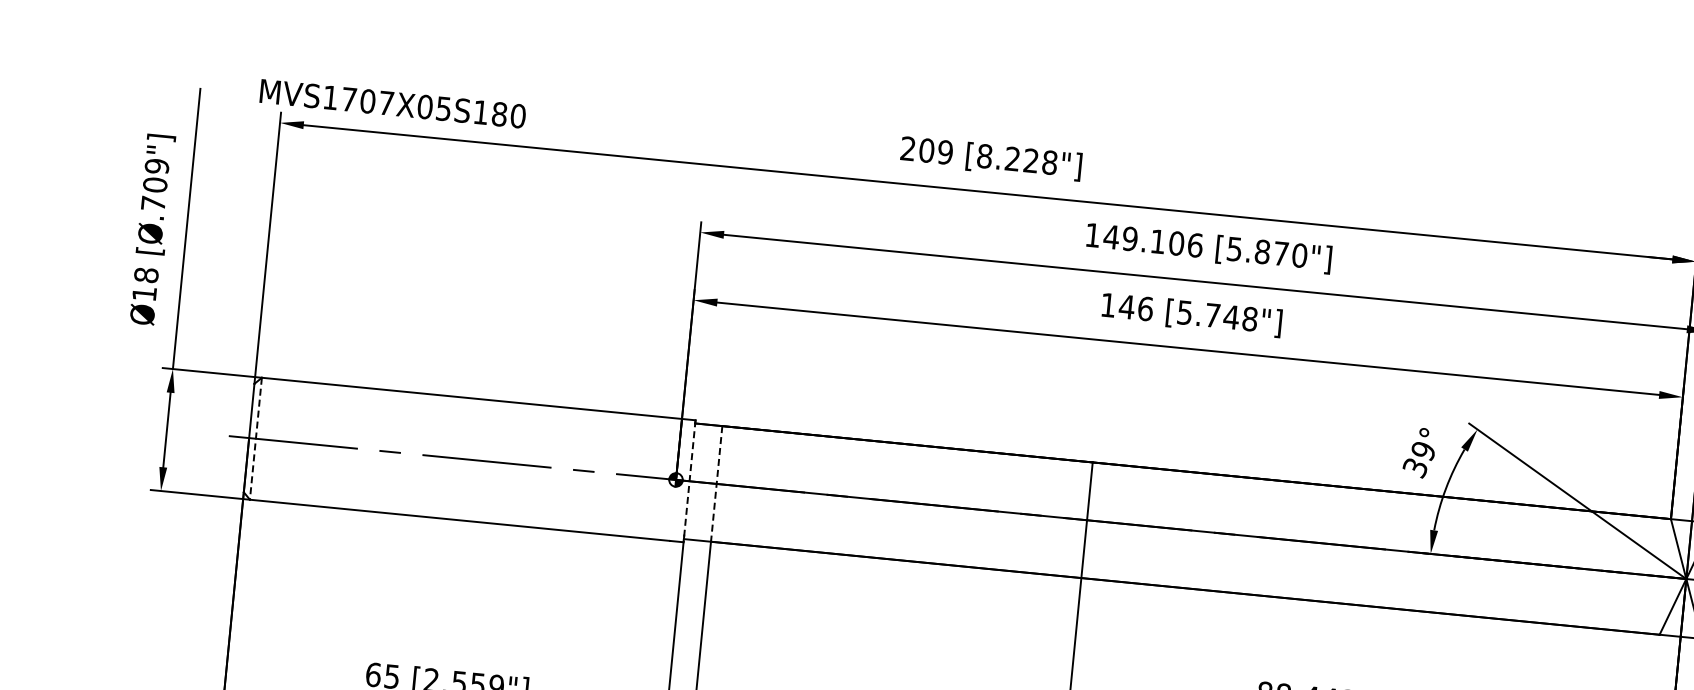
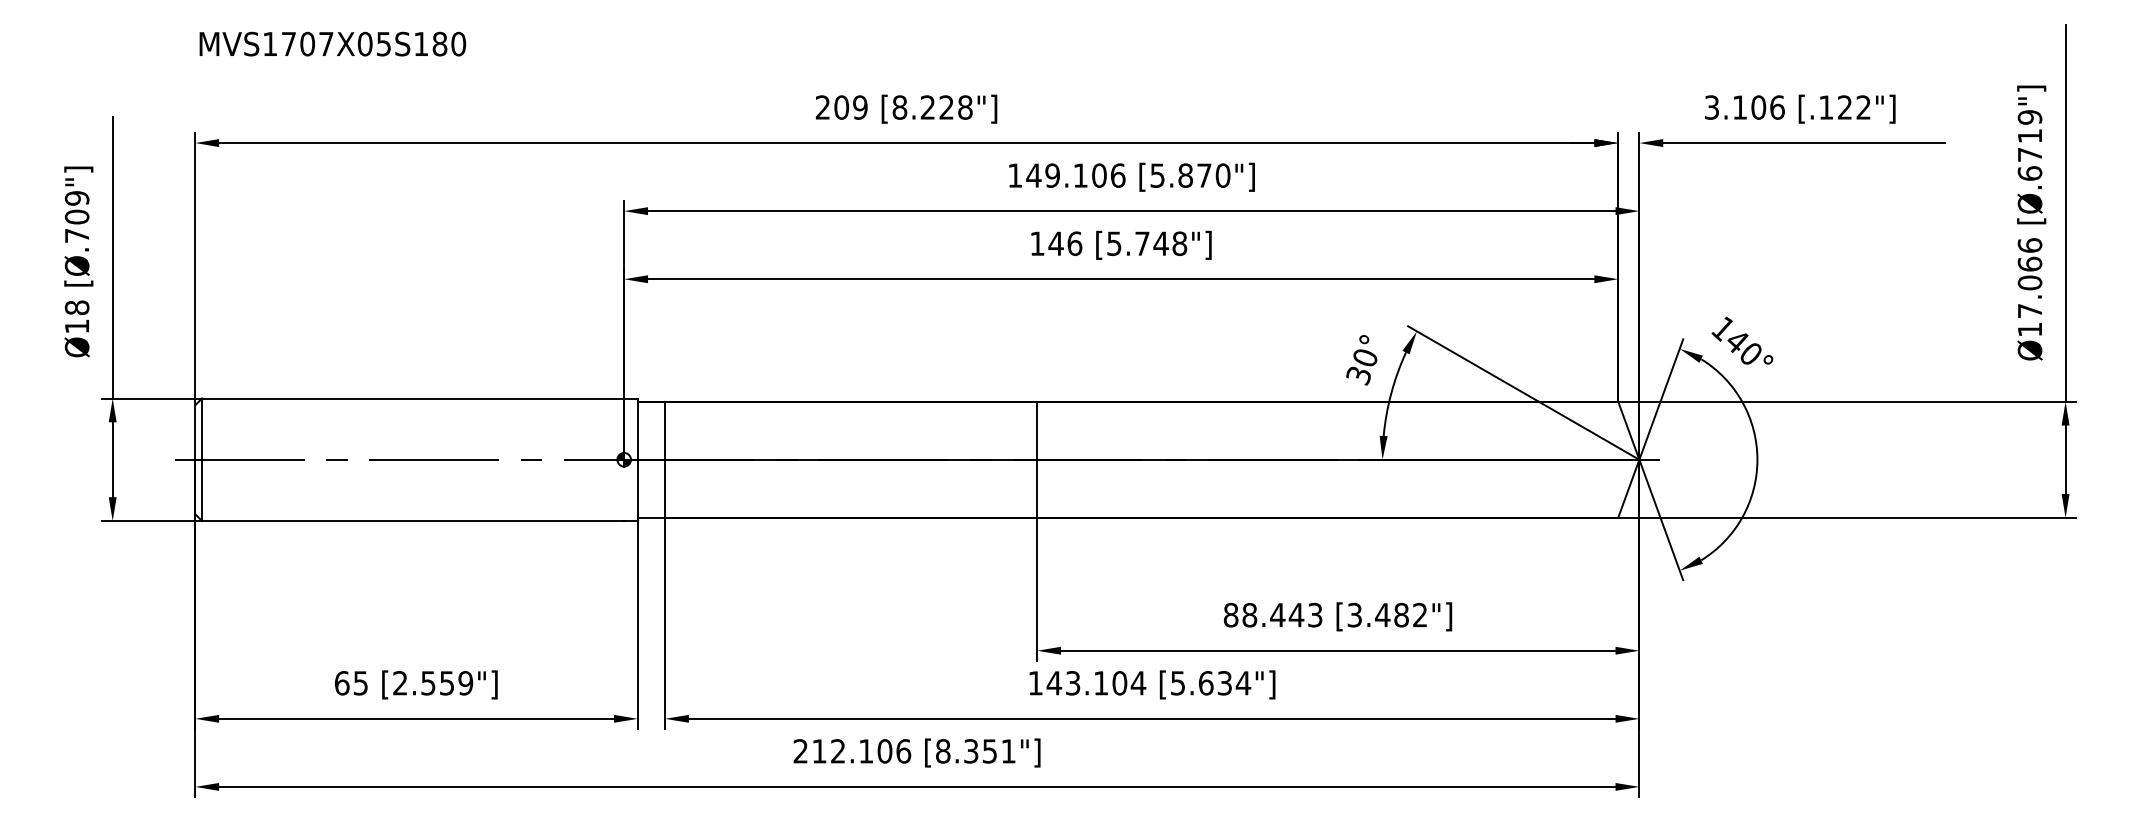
text: (392, 103) -> (332, 43), moved
line: (256, 439) -> (202, 460), dashed -> solid
text: (1423, 451) -> (1365, 358), 39° -> 30°
line: (689, 481) -> (637, 460), dashed -> solid
line: (717, 484) -> (665, 460), dashed -> solid

